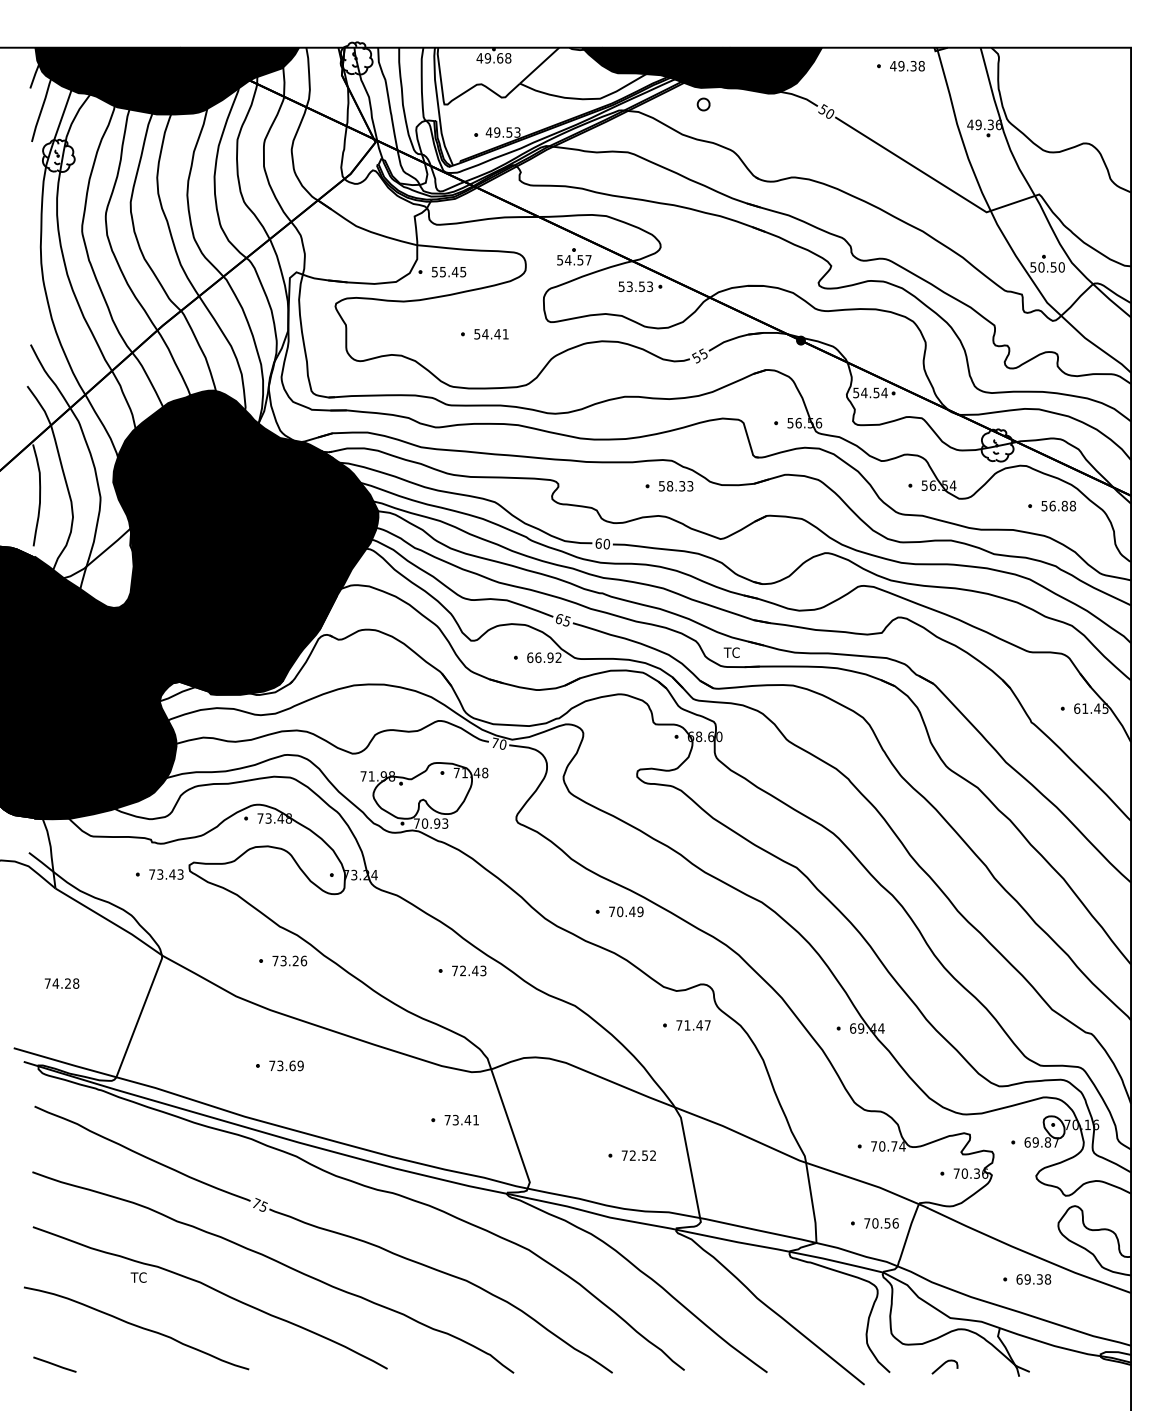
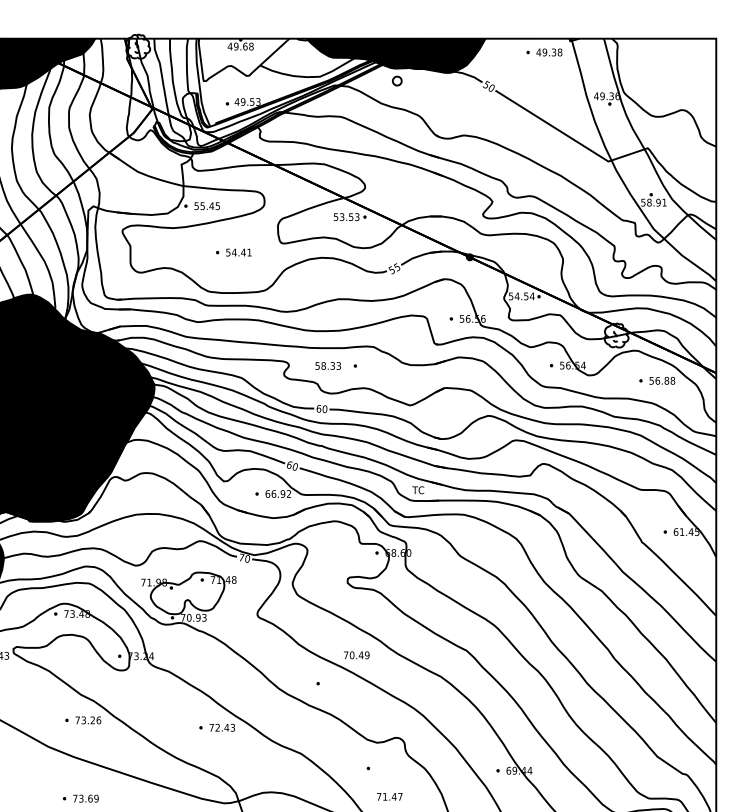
part: (574, 256) -> (300, 194), removed
text: (1051, 267) -> (656, 202), 50.50 -> 58.91
text: (676, 486) -> (328, 366), moved
text: (566, 620) -> (294, 466), 65 -> 60
text: (626, 911) -> (356, 655), moved
text: (693, 1025) -> (389, 796), moved

